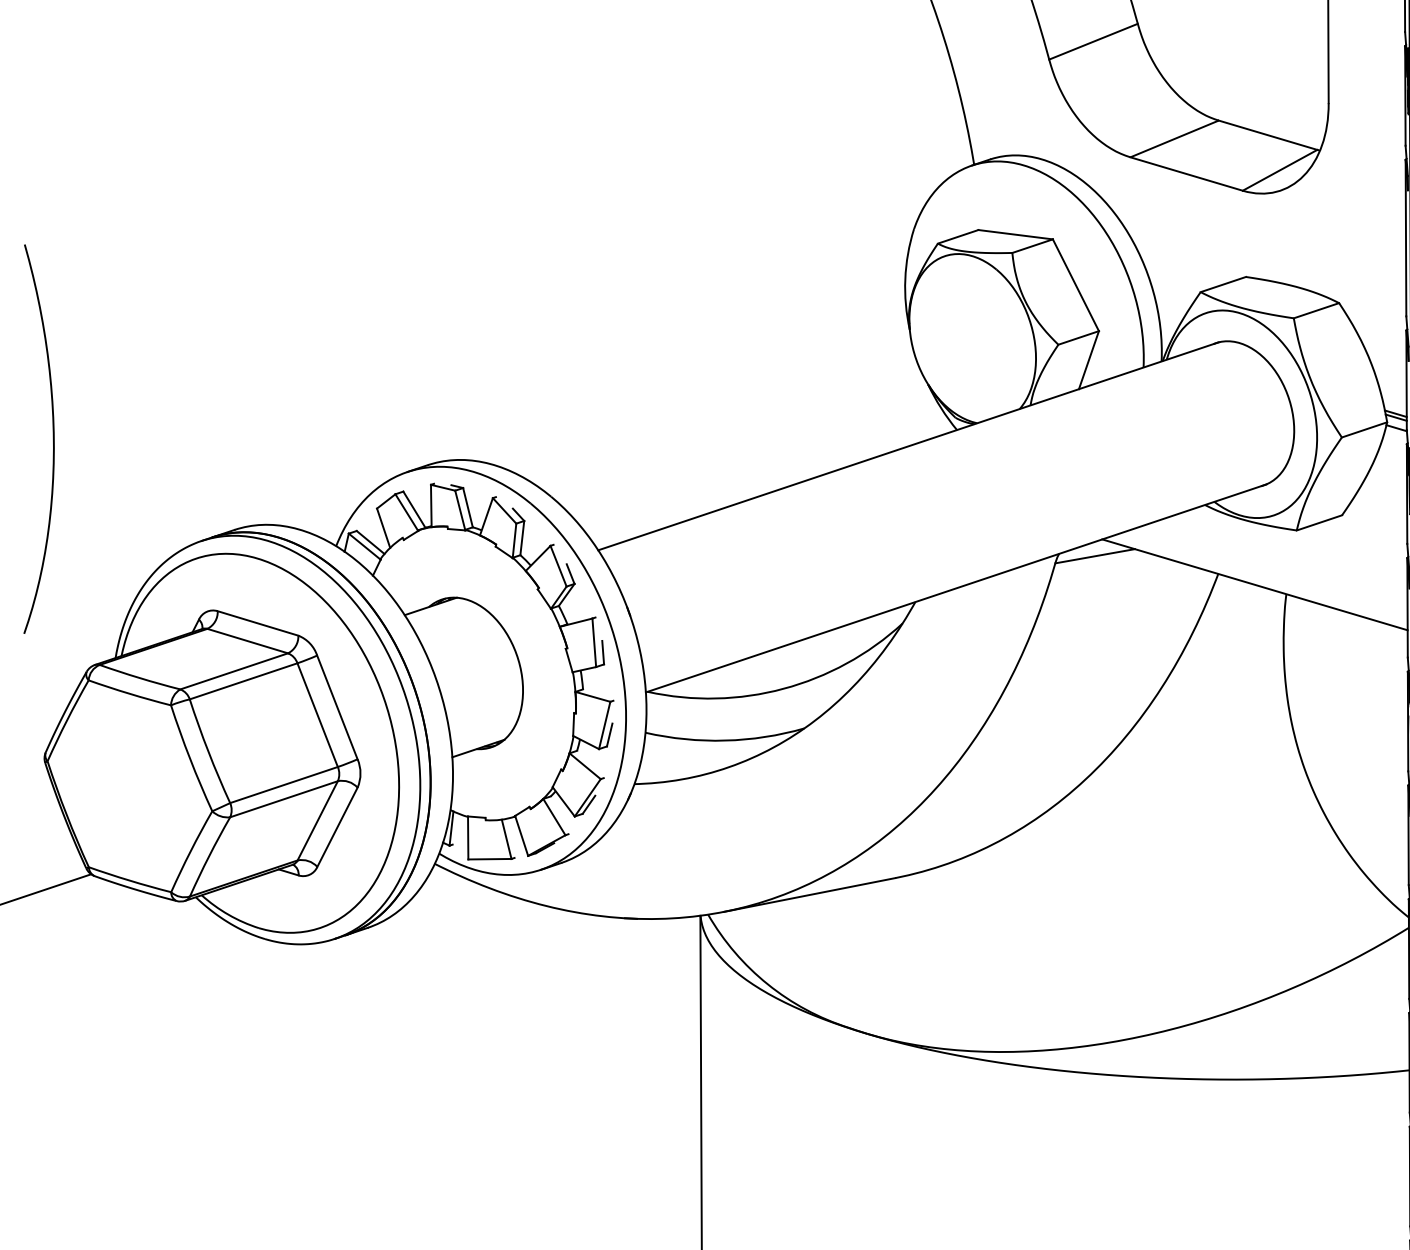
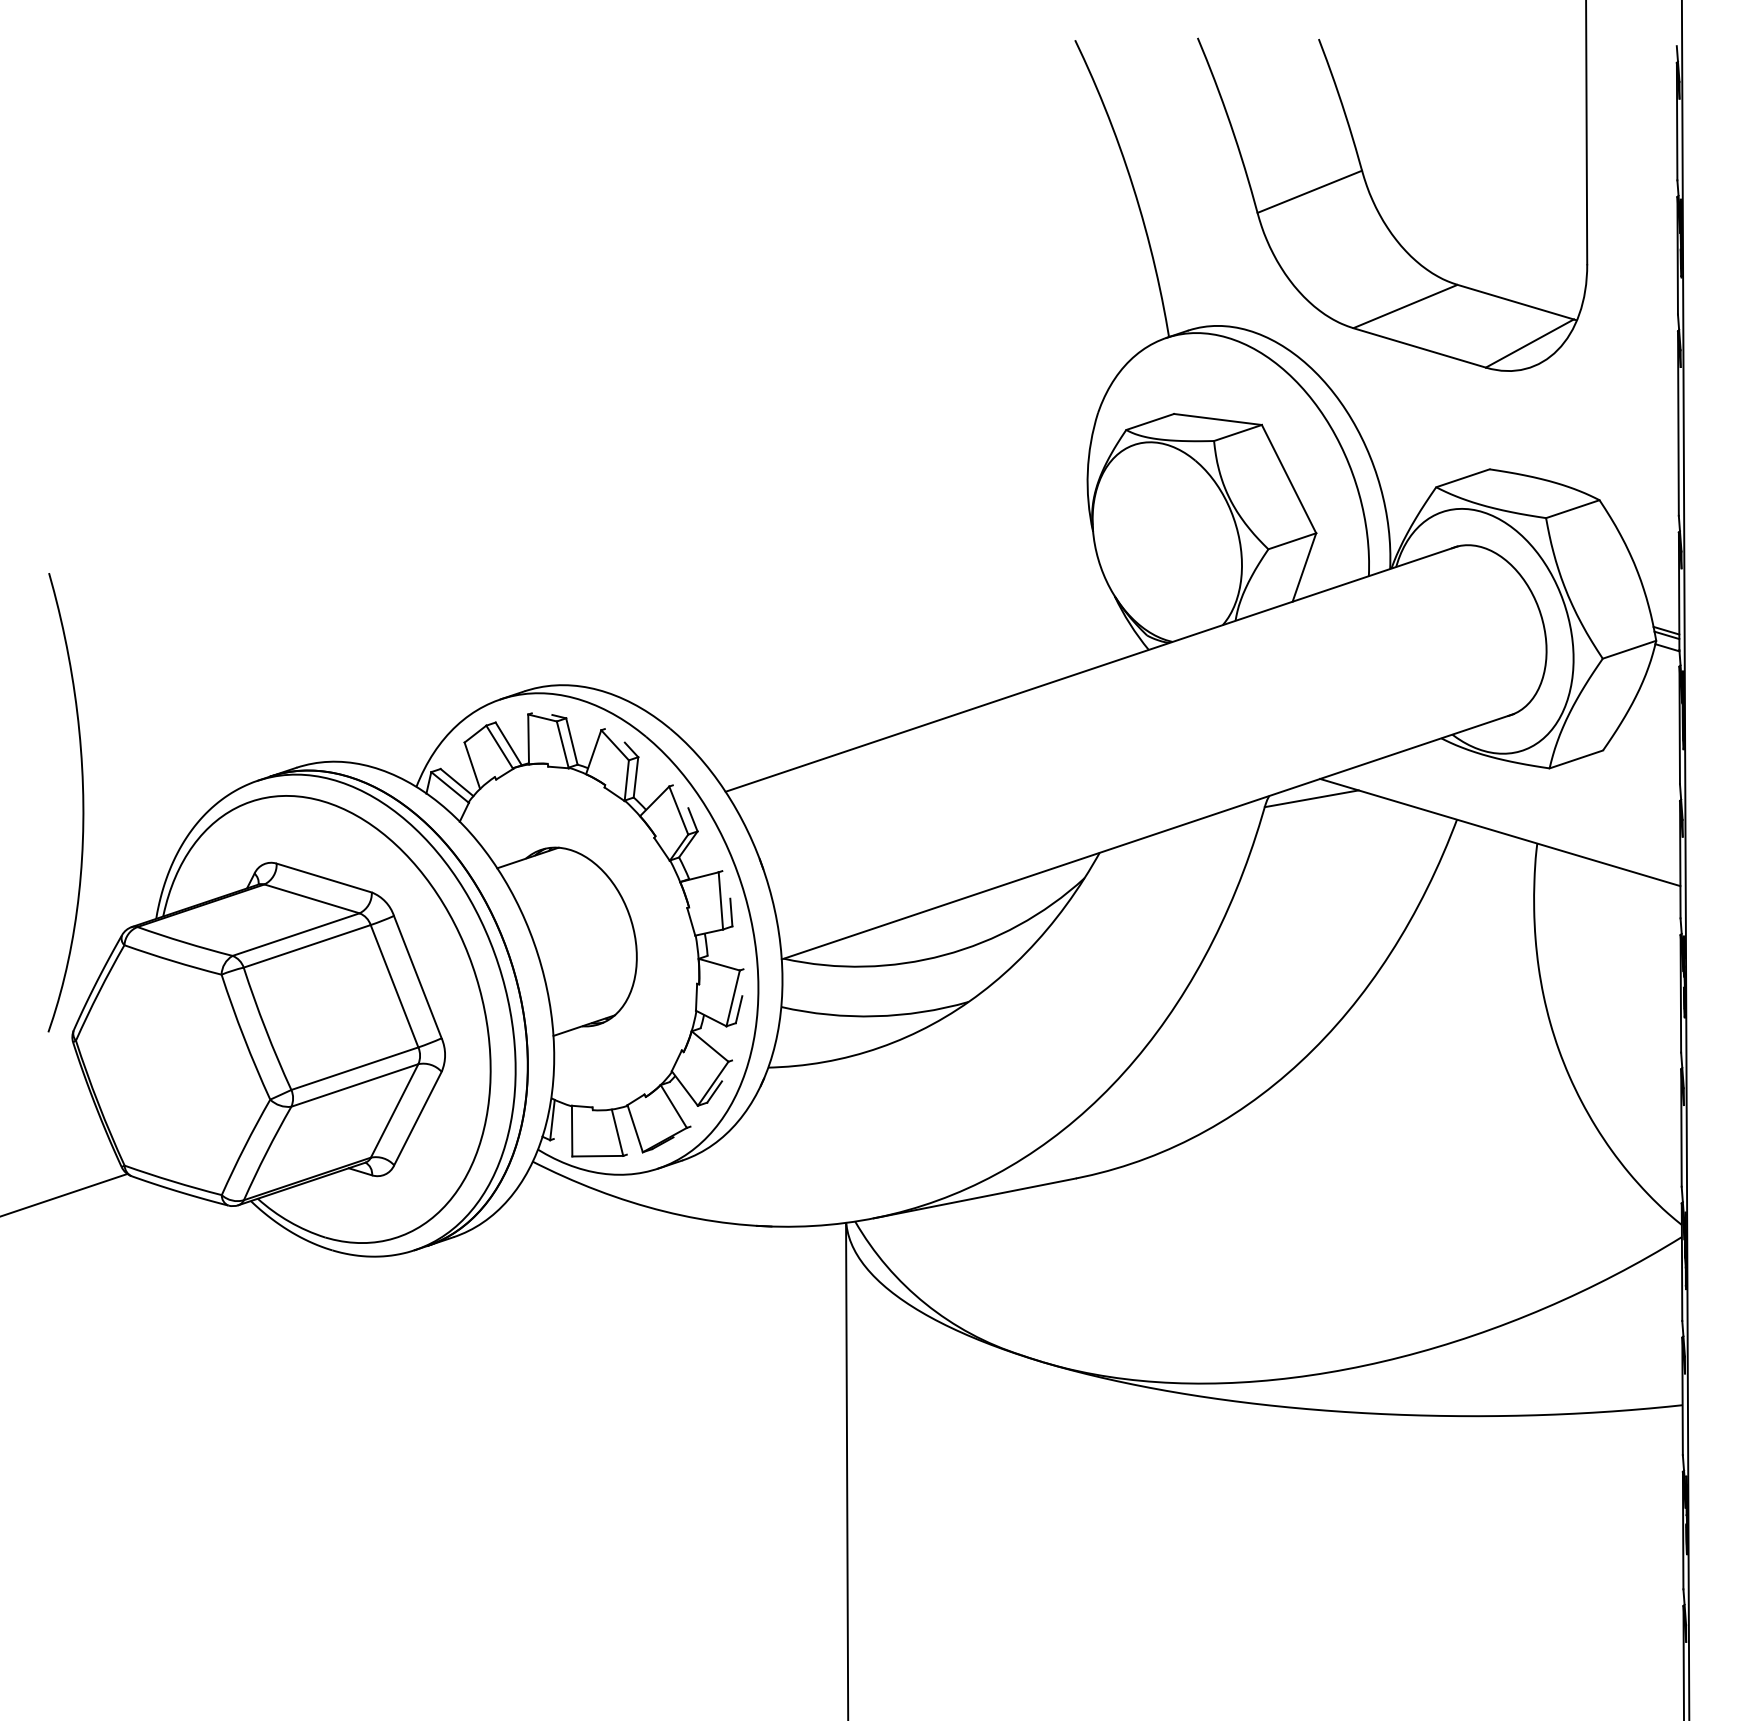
curve: (53, 439) -> (82, 802), moved

